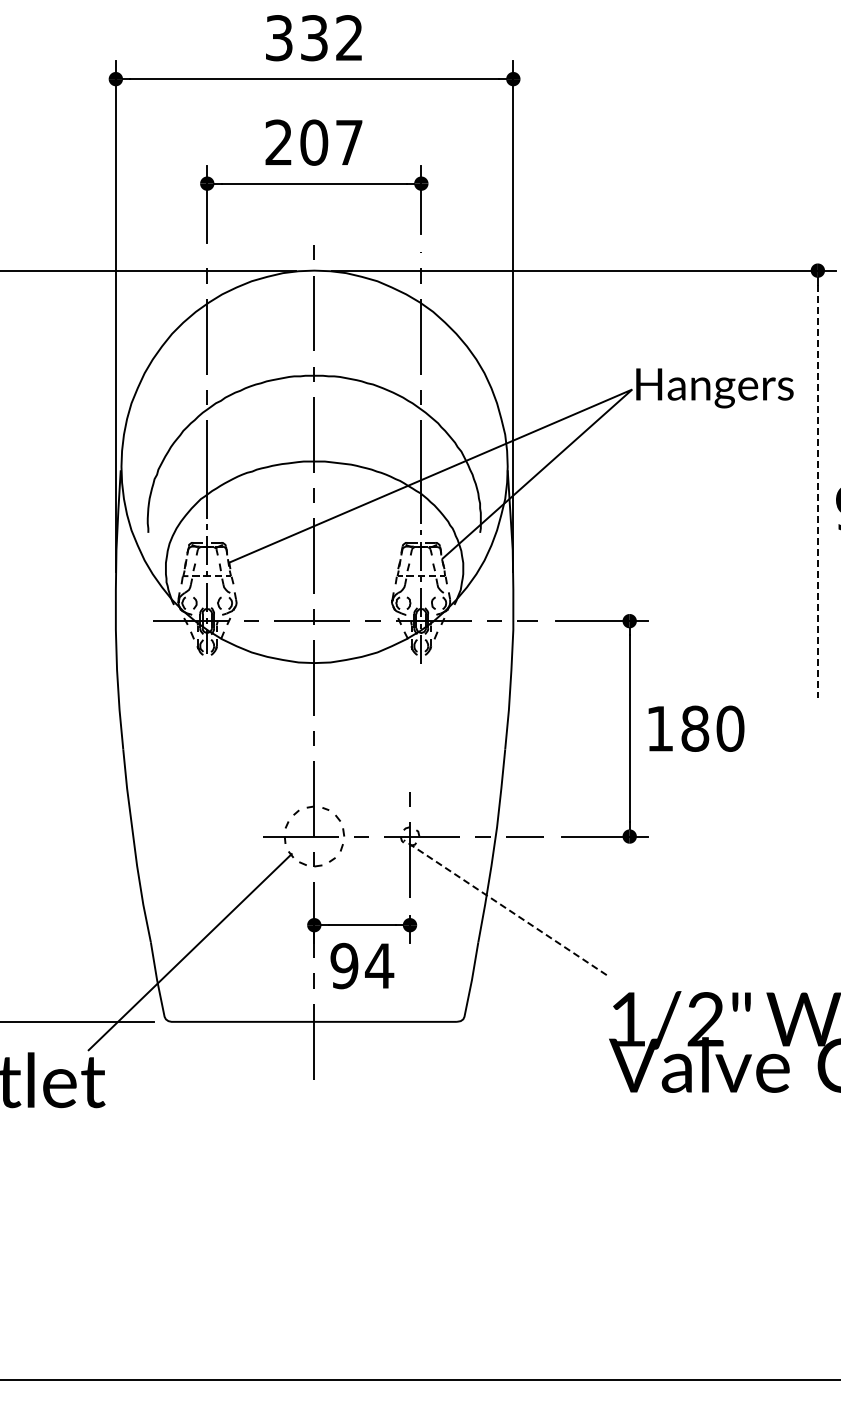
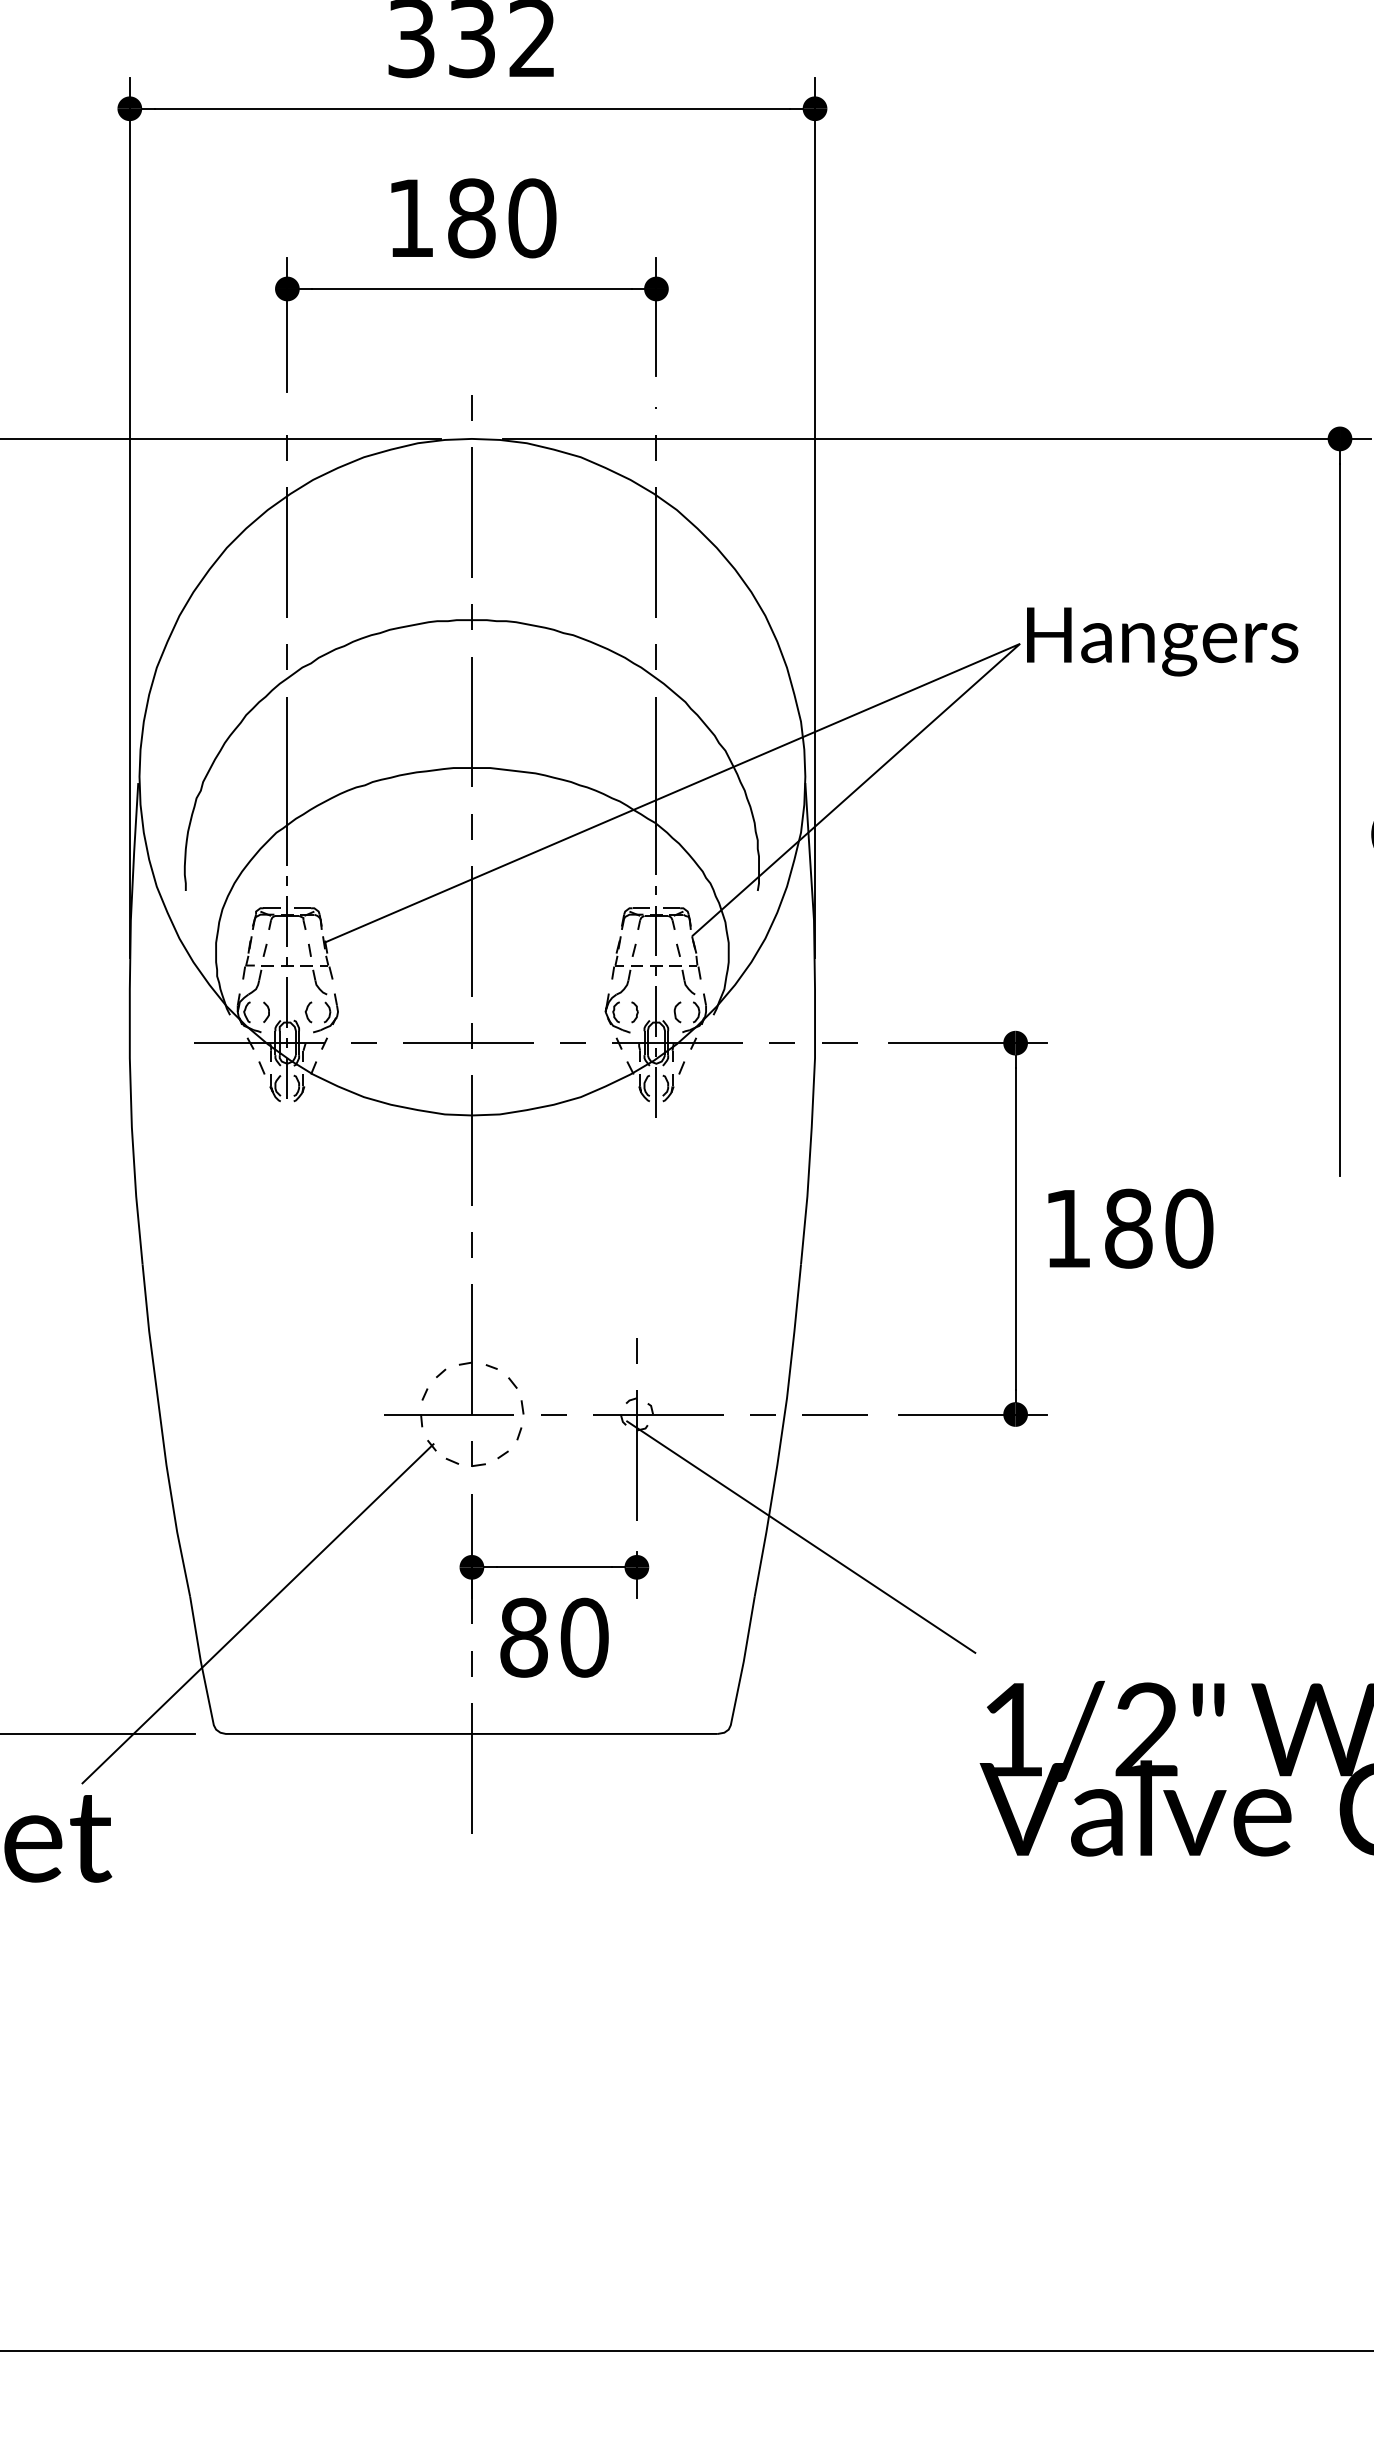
text: (314, 142) -> (472, 218), 207 -> 180
line: (817, 491) -> (1339, 819), dashed -> solid
line: (505, 907) -> (801, 1536), dashed -> solid
text: (362, 965) -> (555, 1636), 94 -> 80

